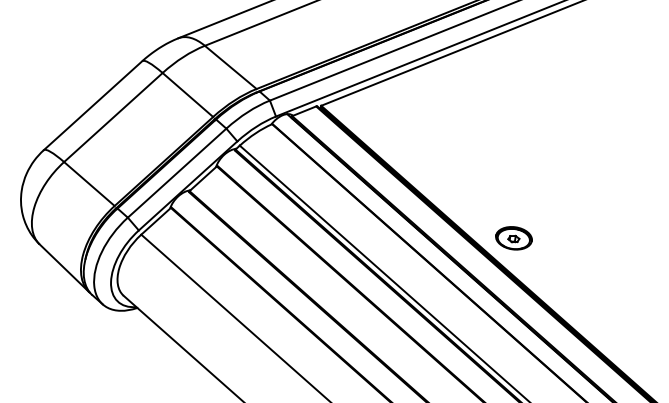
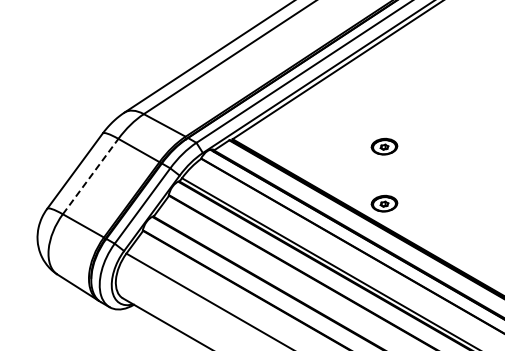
line: (113, 117) -> (90, 176), solid -> dashed
part: (530, 158) -> (384, 146), added

